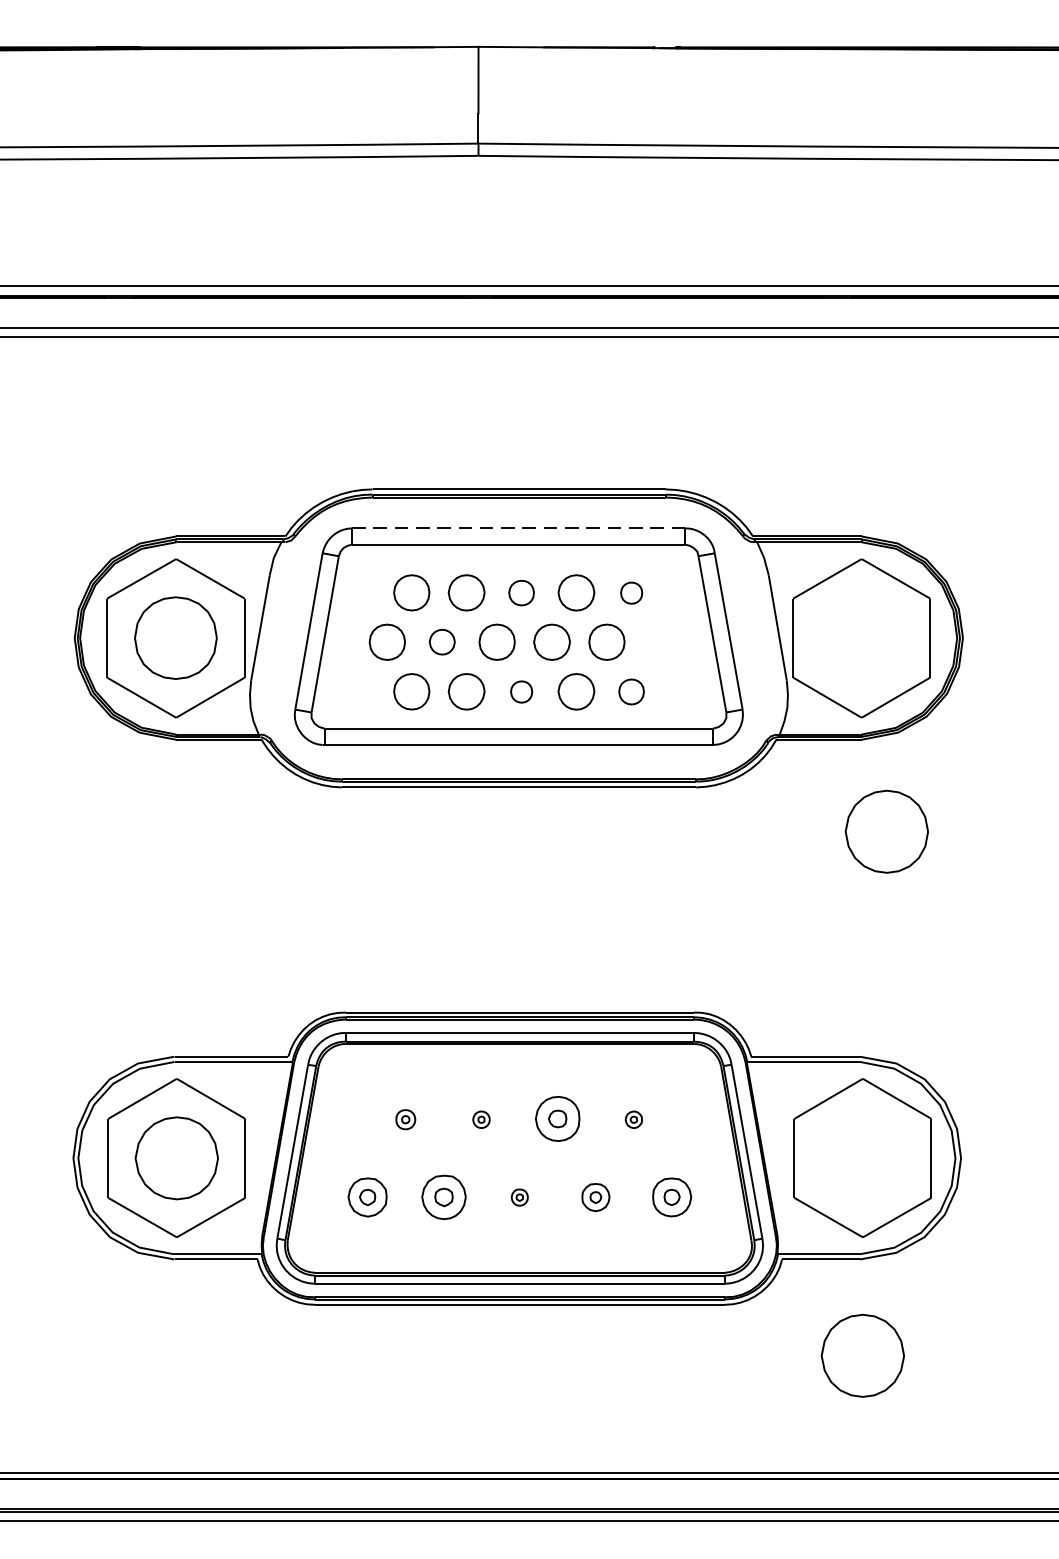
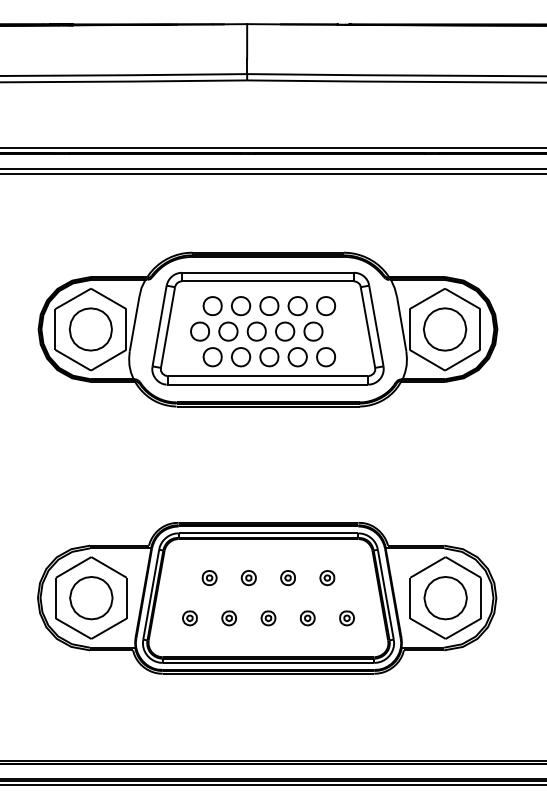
line: (517, 527) -> (267, 272), dashed -> solid
part: (521, 593) -> (269, 306), size x1.43
part: (632, 593) -> (326, 306), size x1.67
part: (442, 642) -> (228, 331), size x1.43
part: (521, 692) -> (269, 357), size x1.67
part: (632, 692) -> (326, 357), size x1.43
part: (885, 831) -> (444, 329), moved
part: (405, 1120) -> (209, 578), size x1.43
part: (481, 1120) -> (248, 578), size x1.67
part: (556, 1120) -> (287, 578), size x0.62
part: (634, 1120) -> (327, 578), size x1.67
part: (366, 1197) -> (189, 618), size x0.71
part: (442, 1197) -> (228, 618), size x0.62
part: (519, 1197) -> (268, 618), size x1.67
part: (670, 1197) -> (346, 618), size x0.71
part: (862, 1356) -> (445, 598), moved

